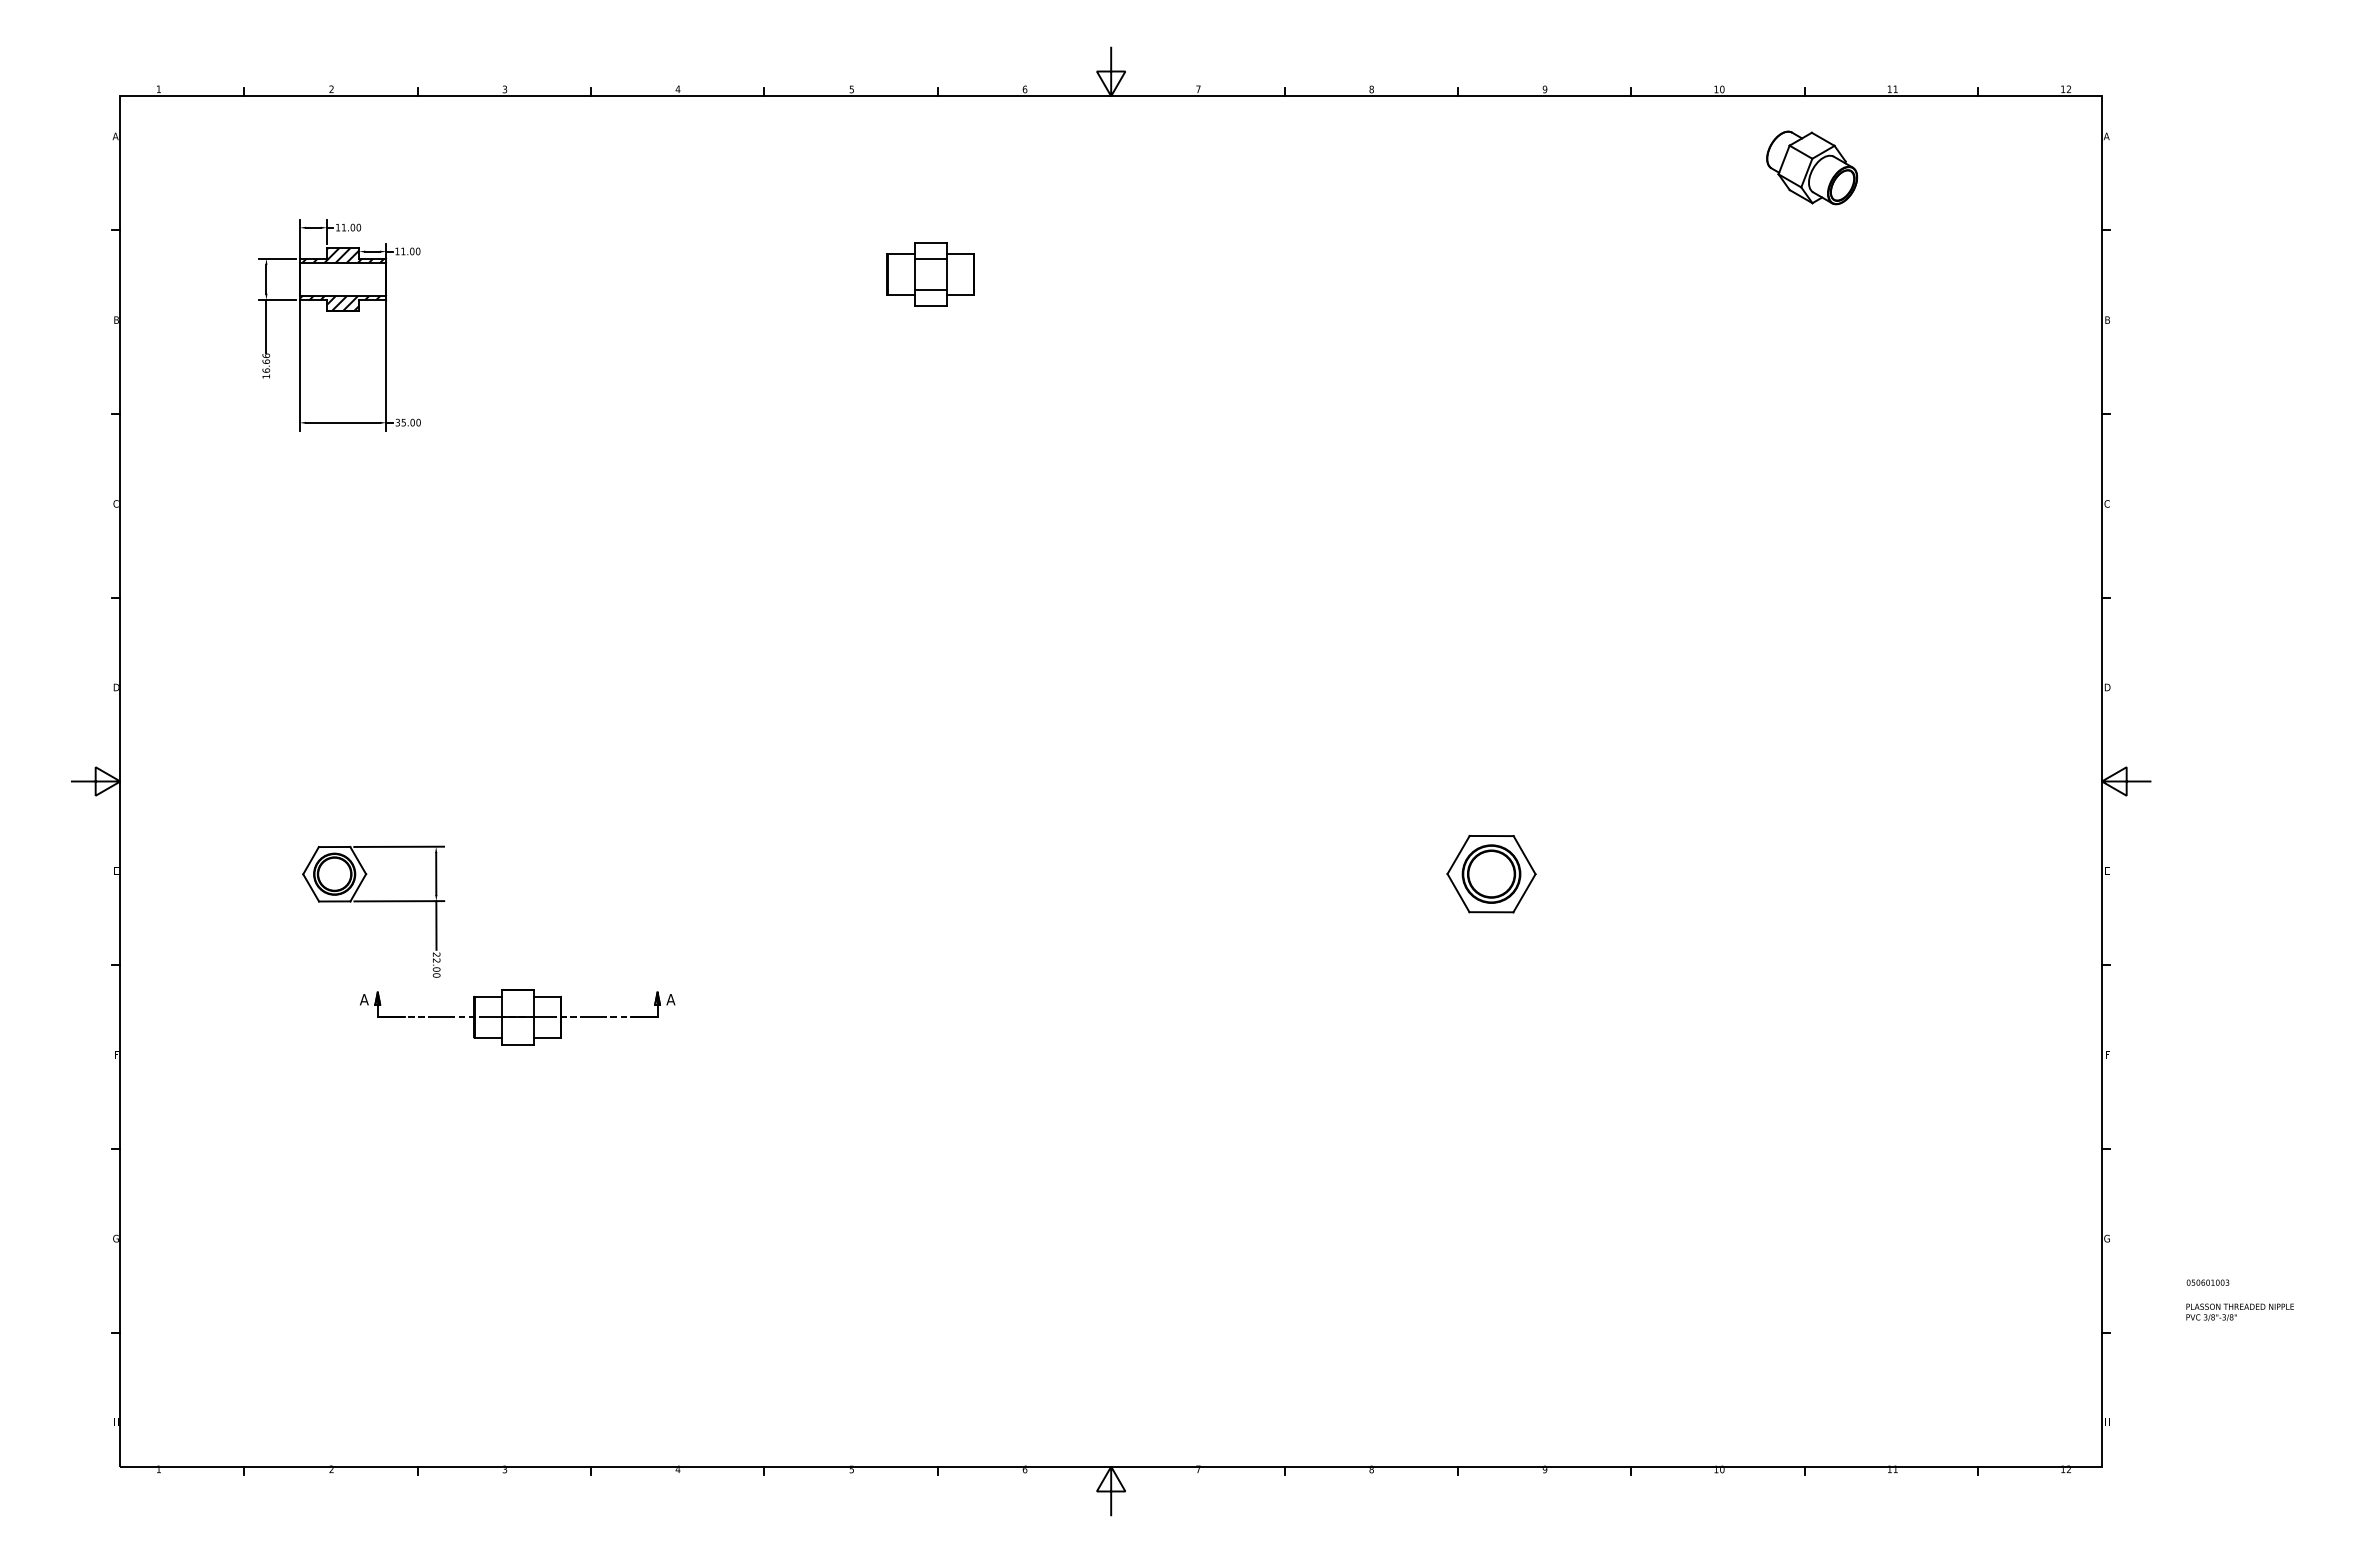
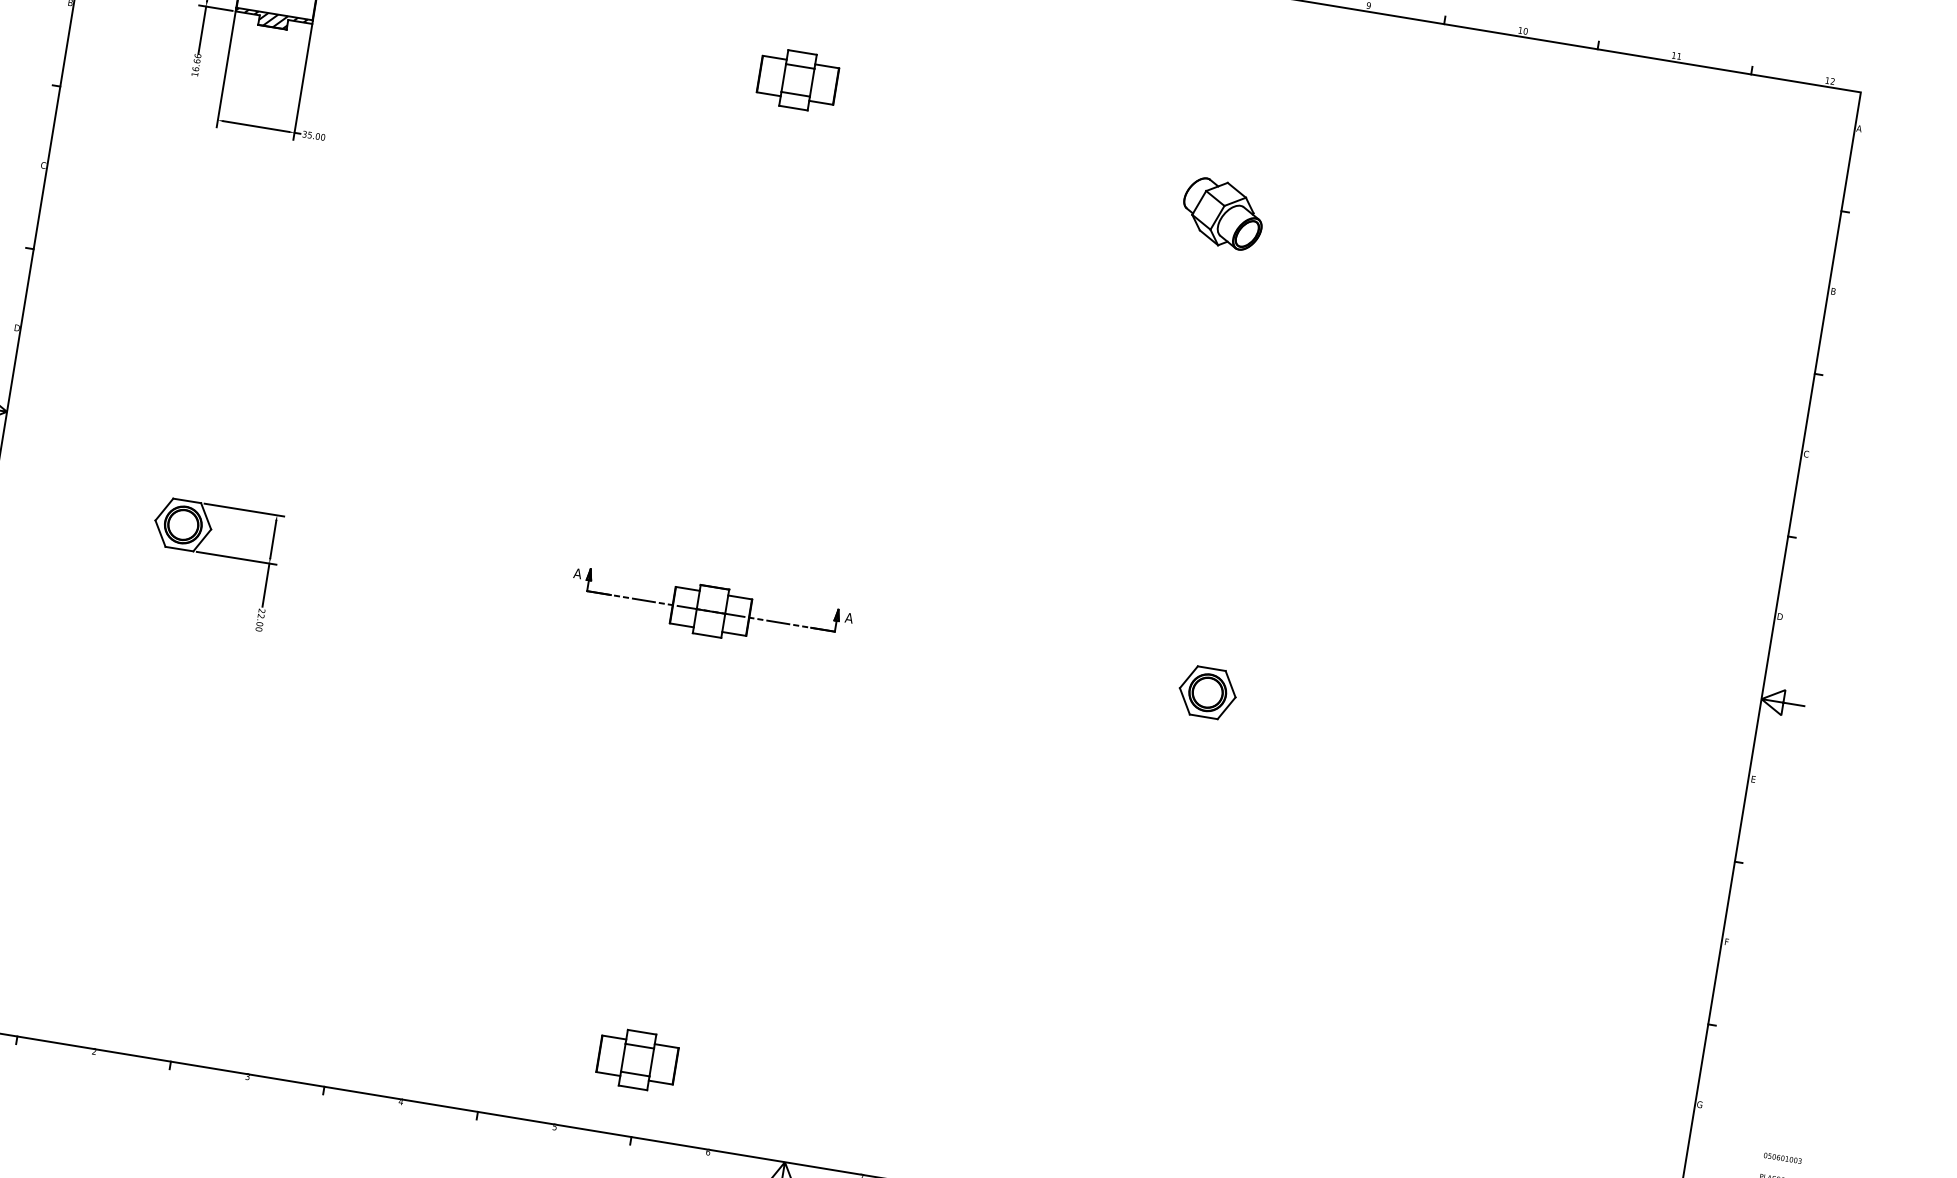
part: (1811, 167) -> (1222, 213), moved
part: (1491, 874) -> (1207, 692), size x0.71
part: (517, 1016) -> (710, 610), moved
part: (930, 1380) -> (637, 1059), added

